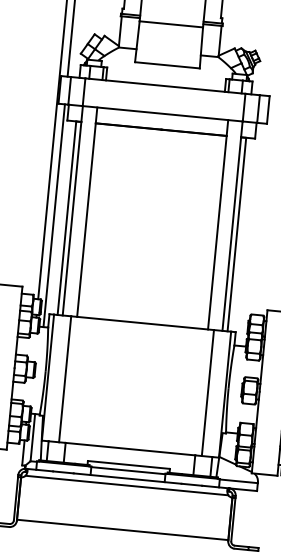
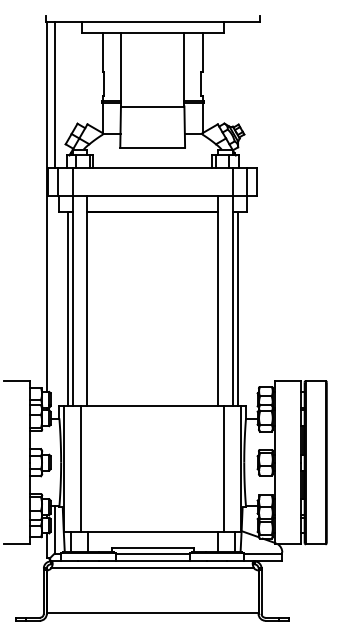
line: (54, 215) -> (54, 307), removed

